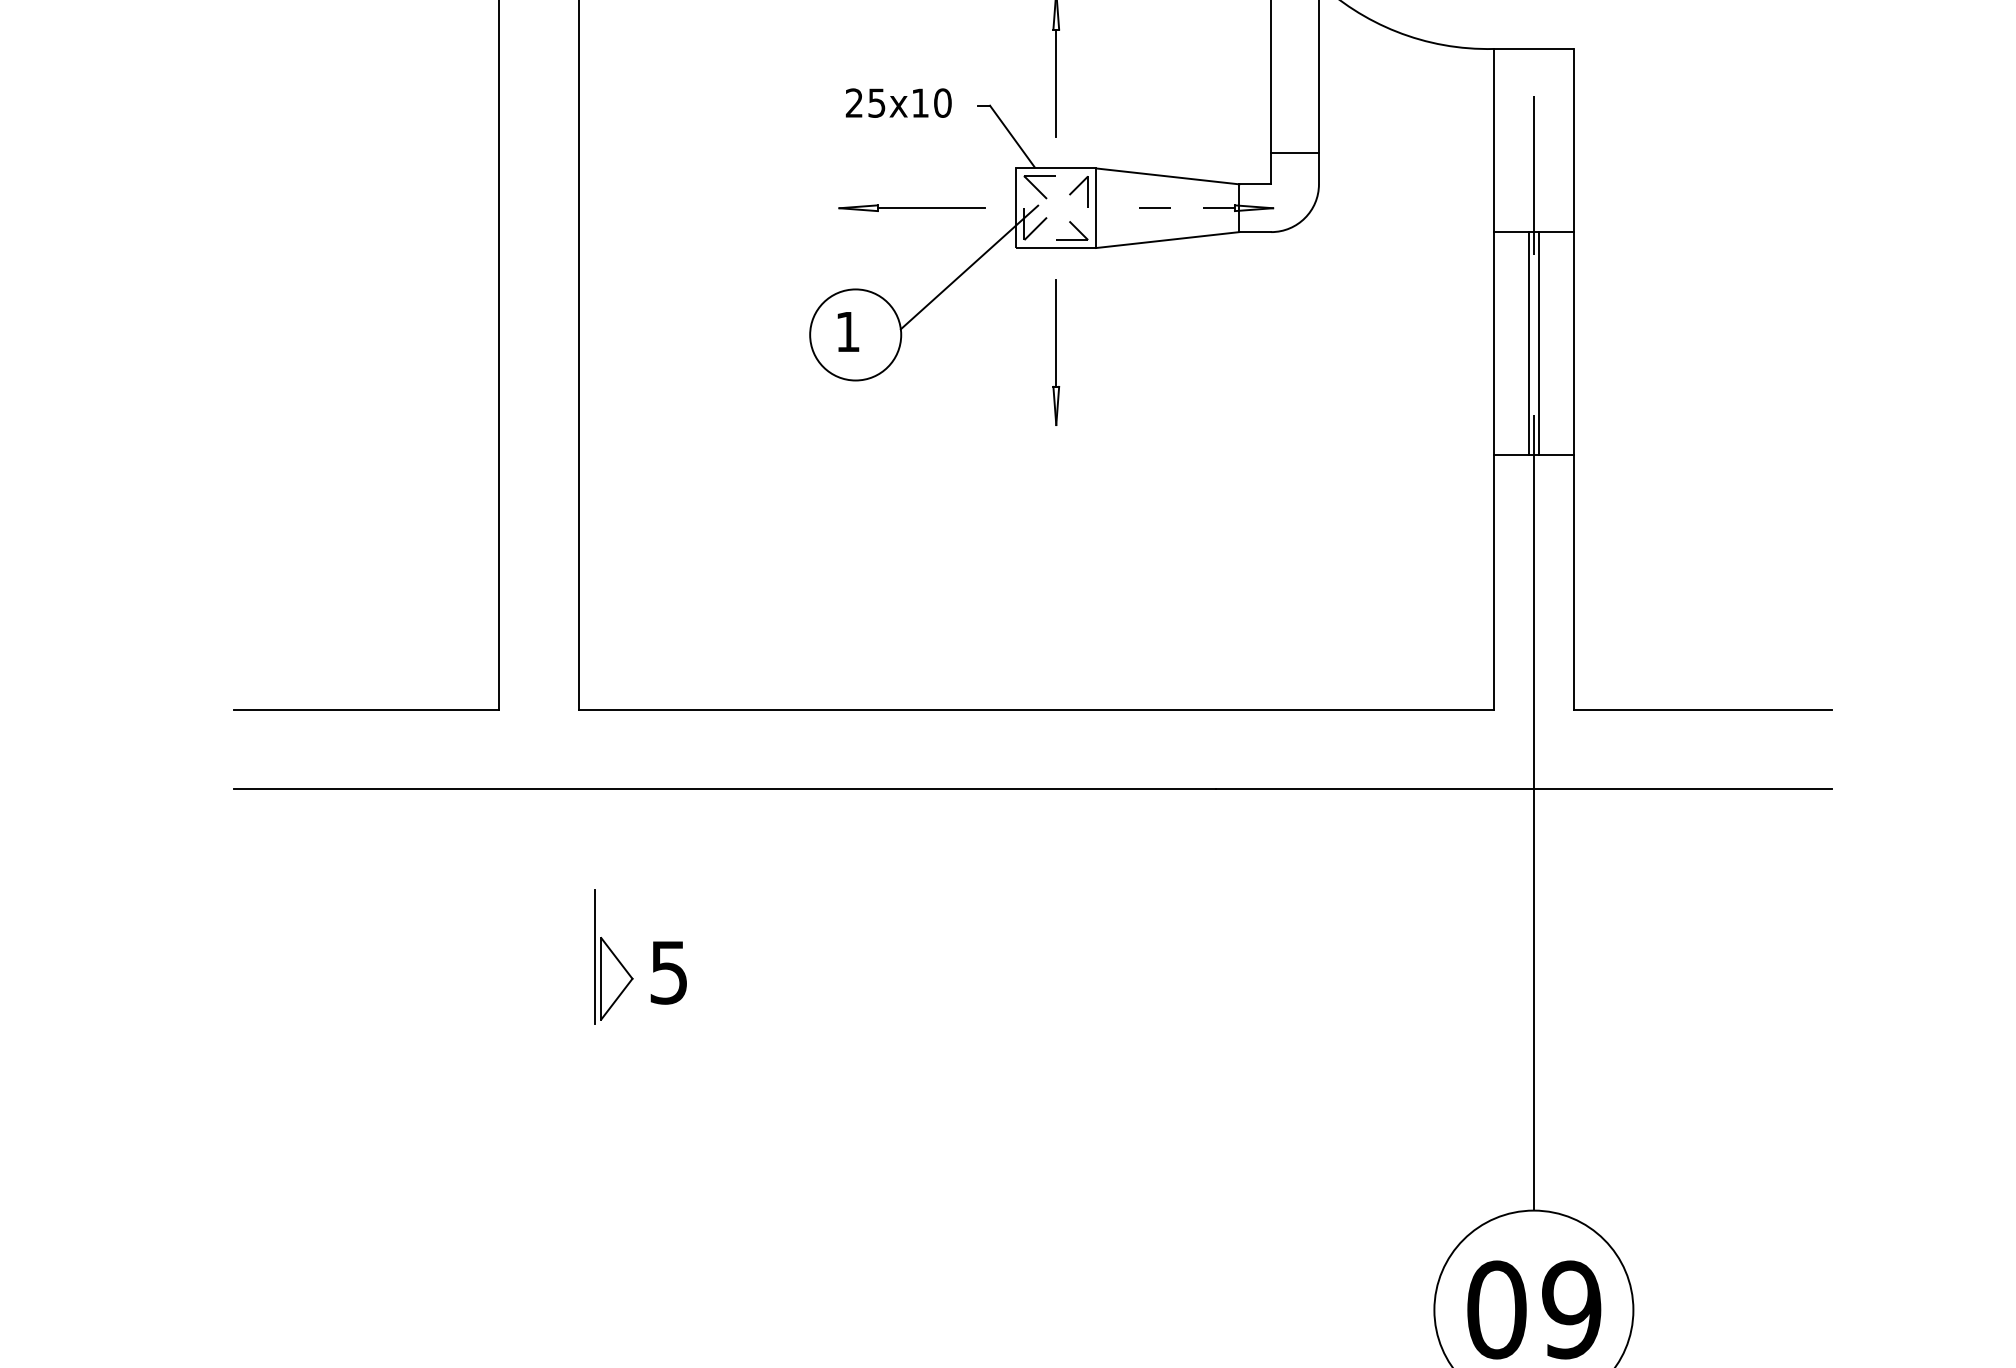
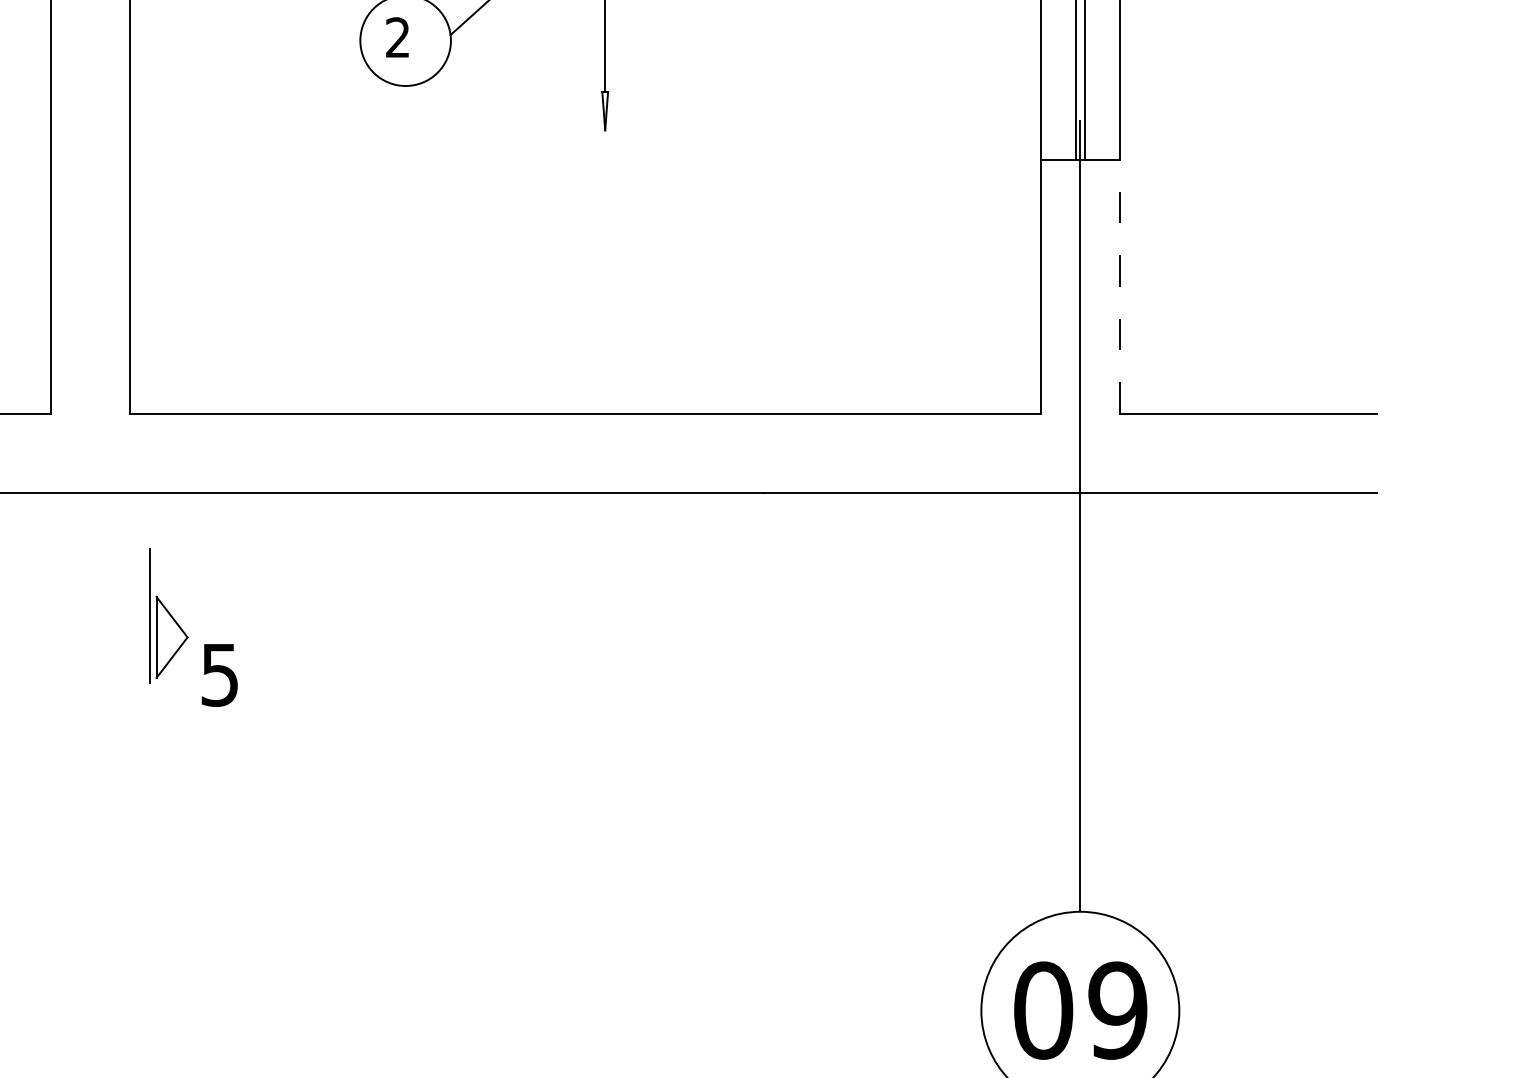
text: (847, 331) -> (397, 37), 1 -> 2
line: (1573, 581) -> (1119, 285), solid -> dashed
part: (613, 956) -> (168, 615), moved

